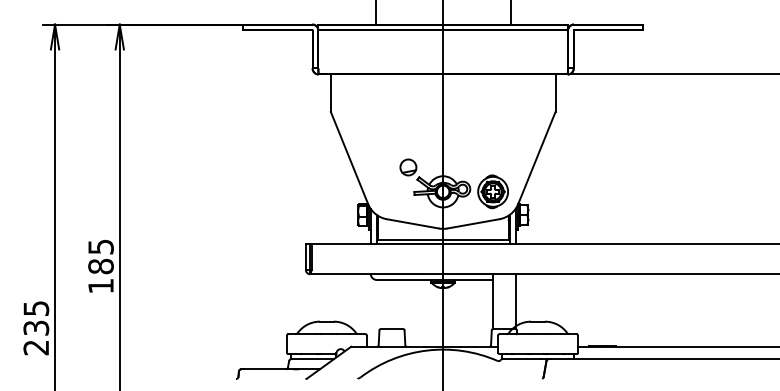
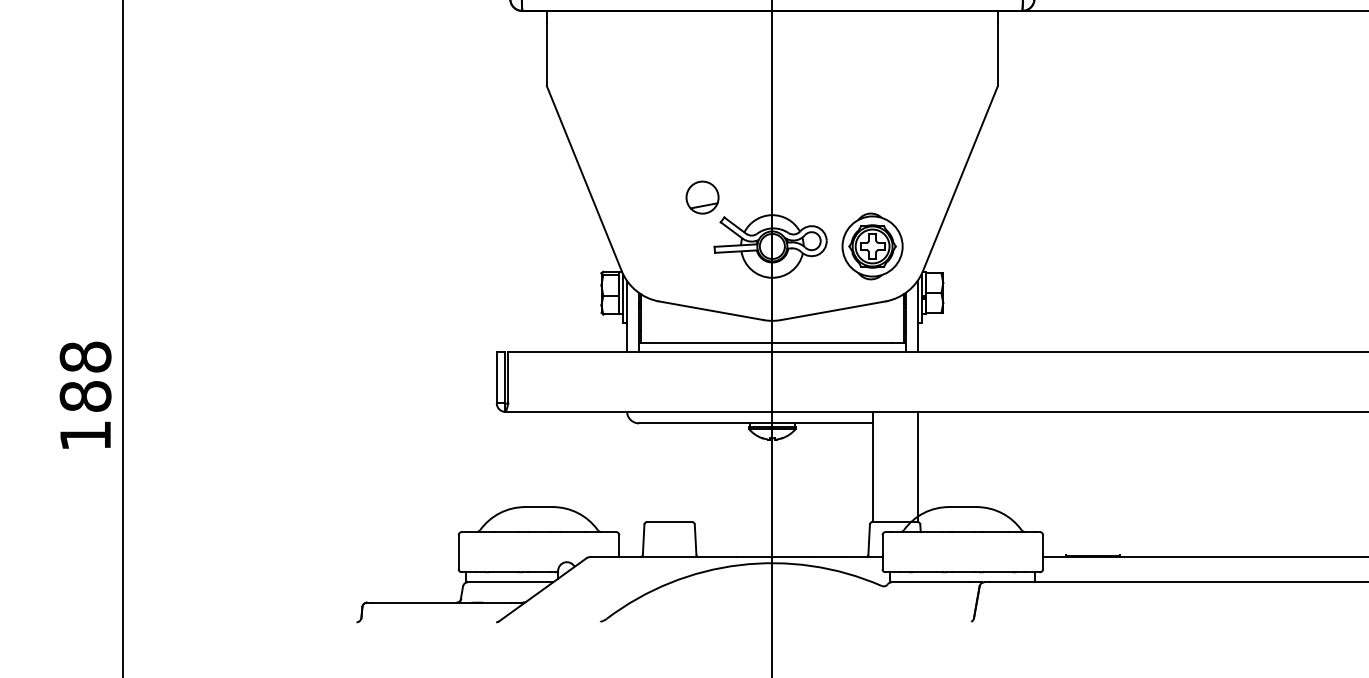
text: (100, 246) -> (84, 356), 185 -> 188

